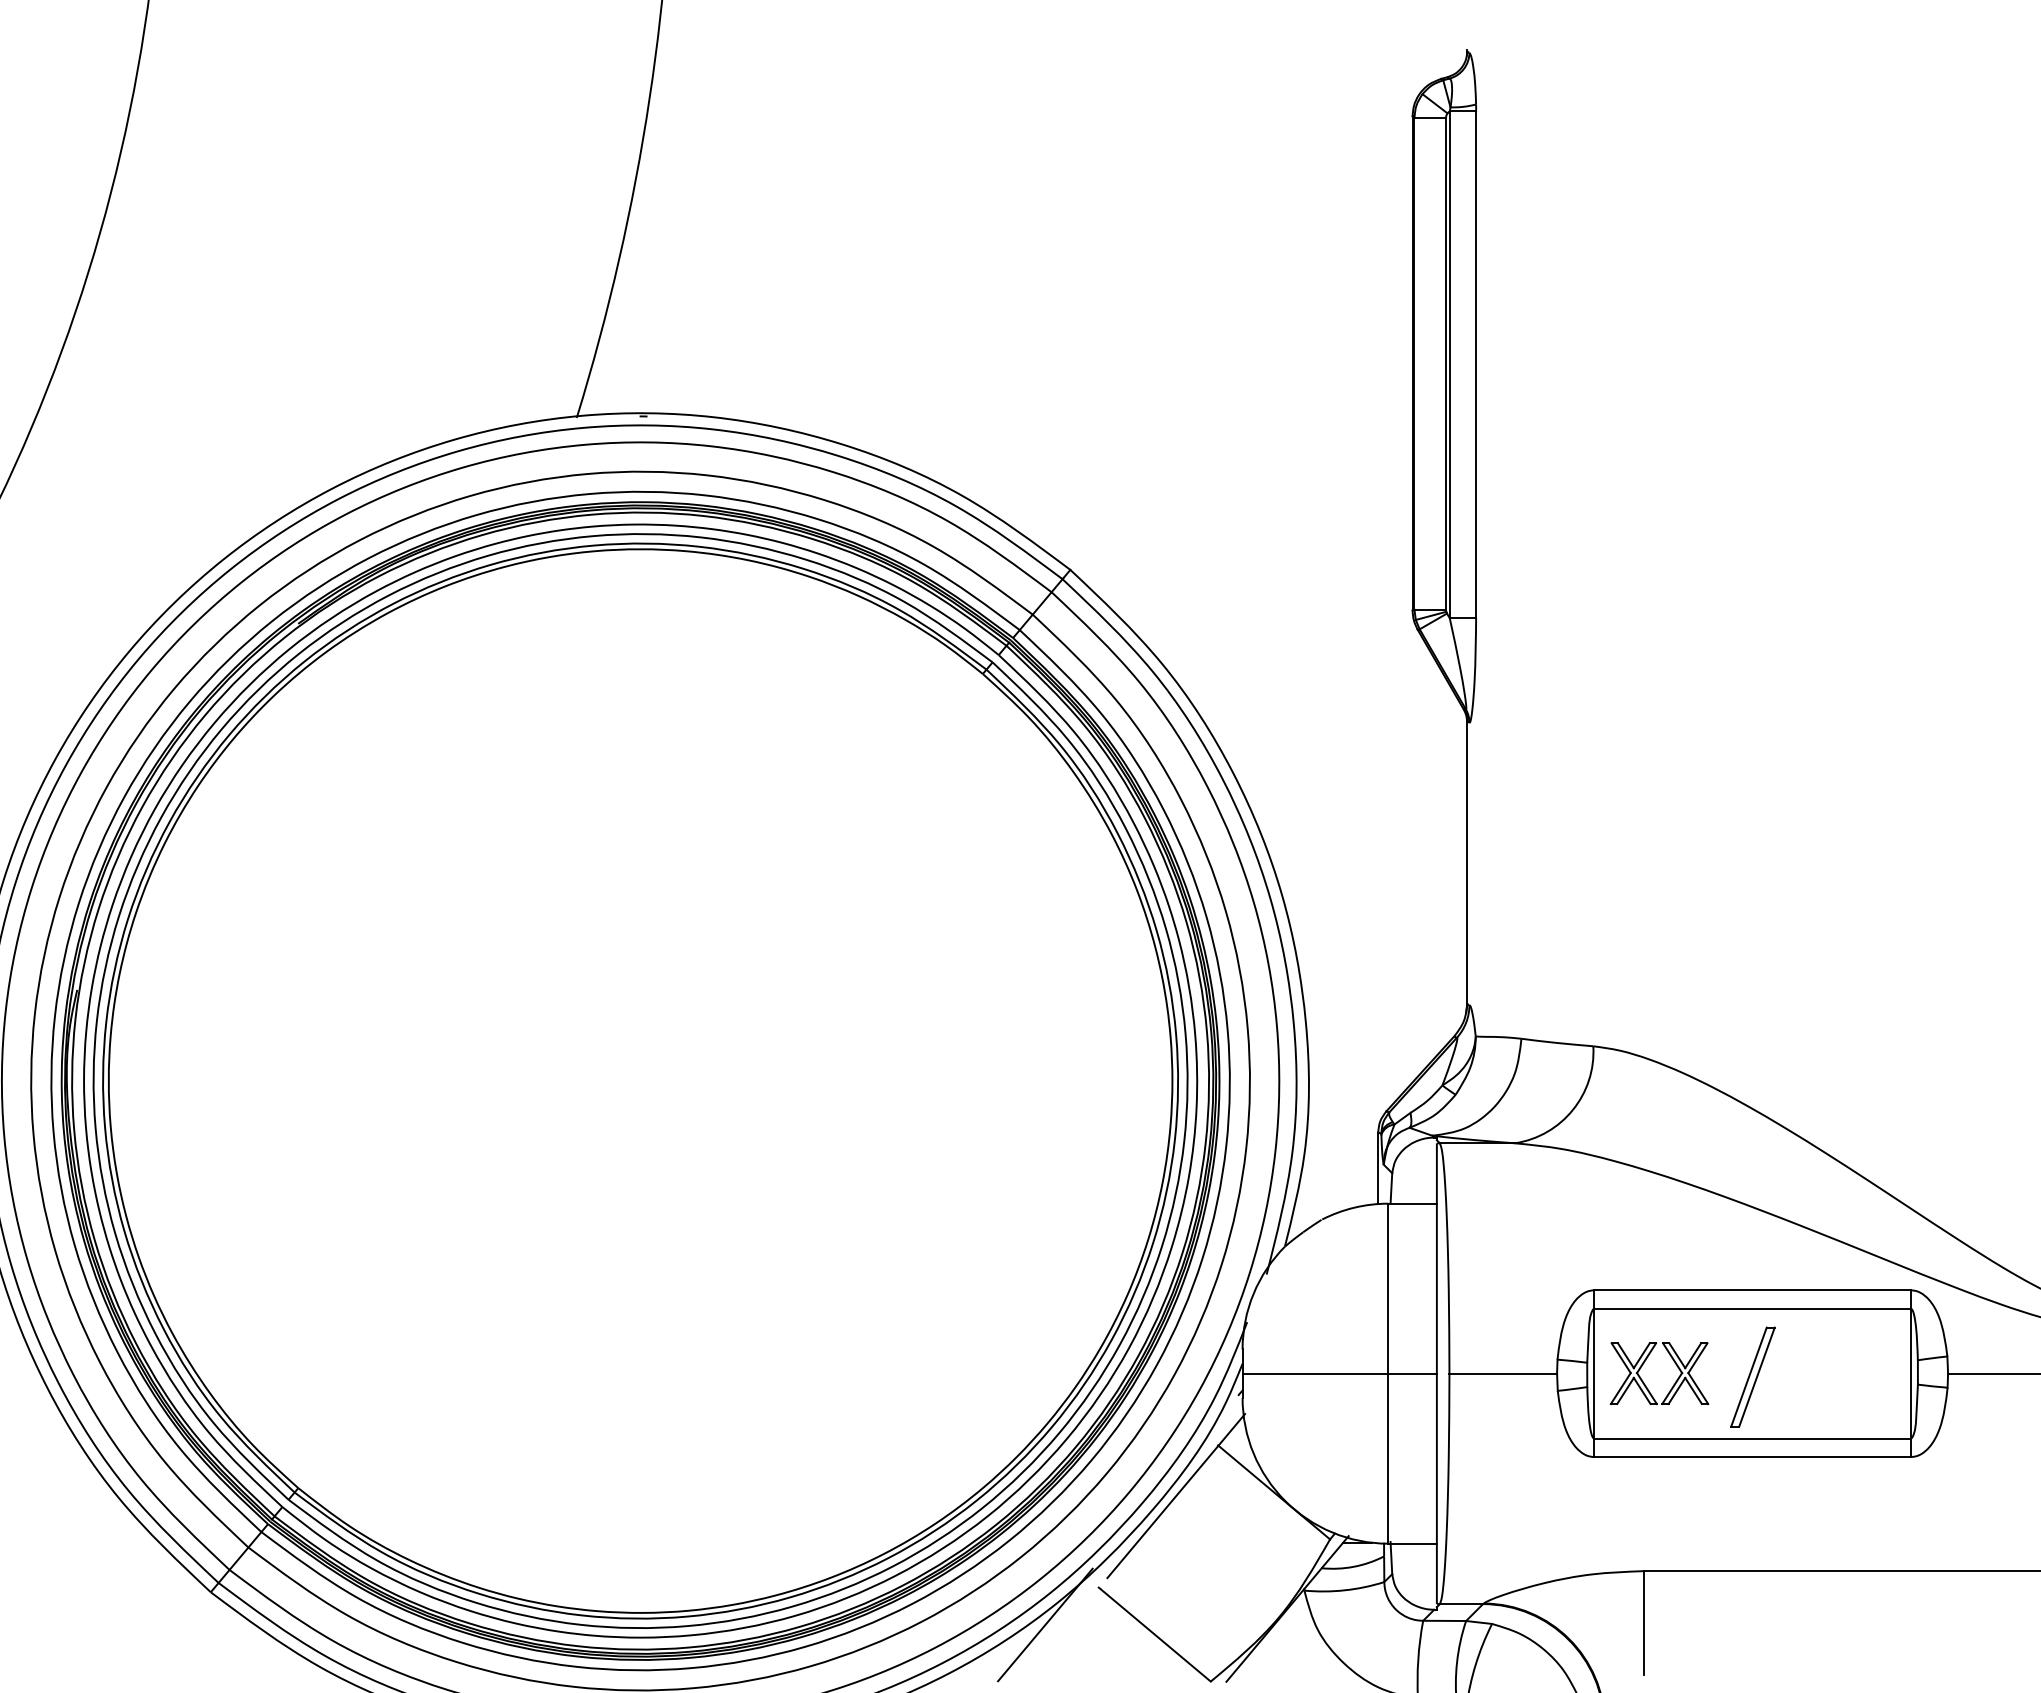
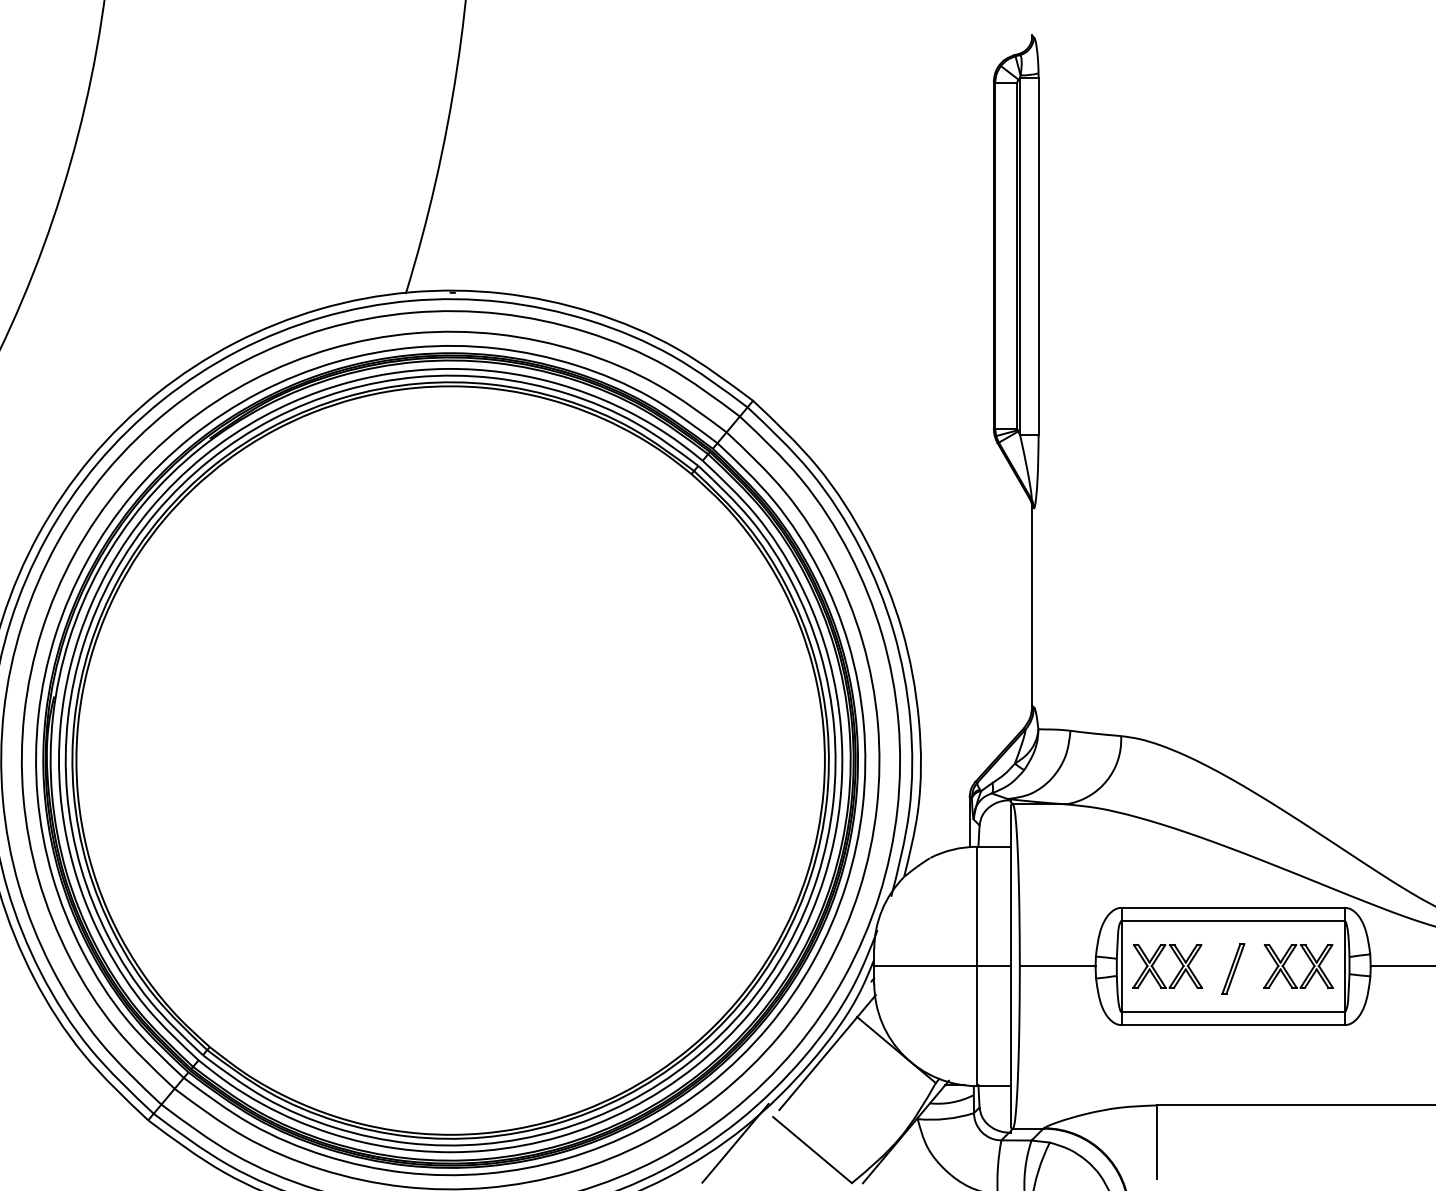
part: (1752, 1376) -> (1233, 968), size x0.71
part: (1830, 1382) -> (1287, 972), added

